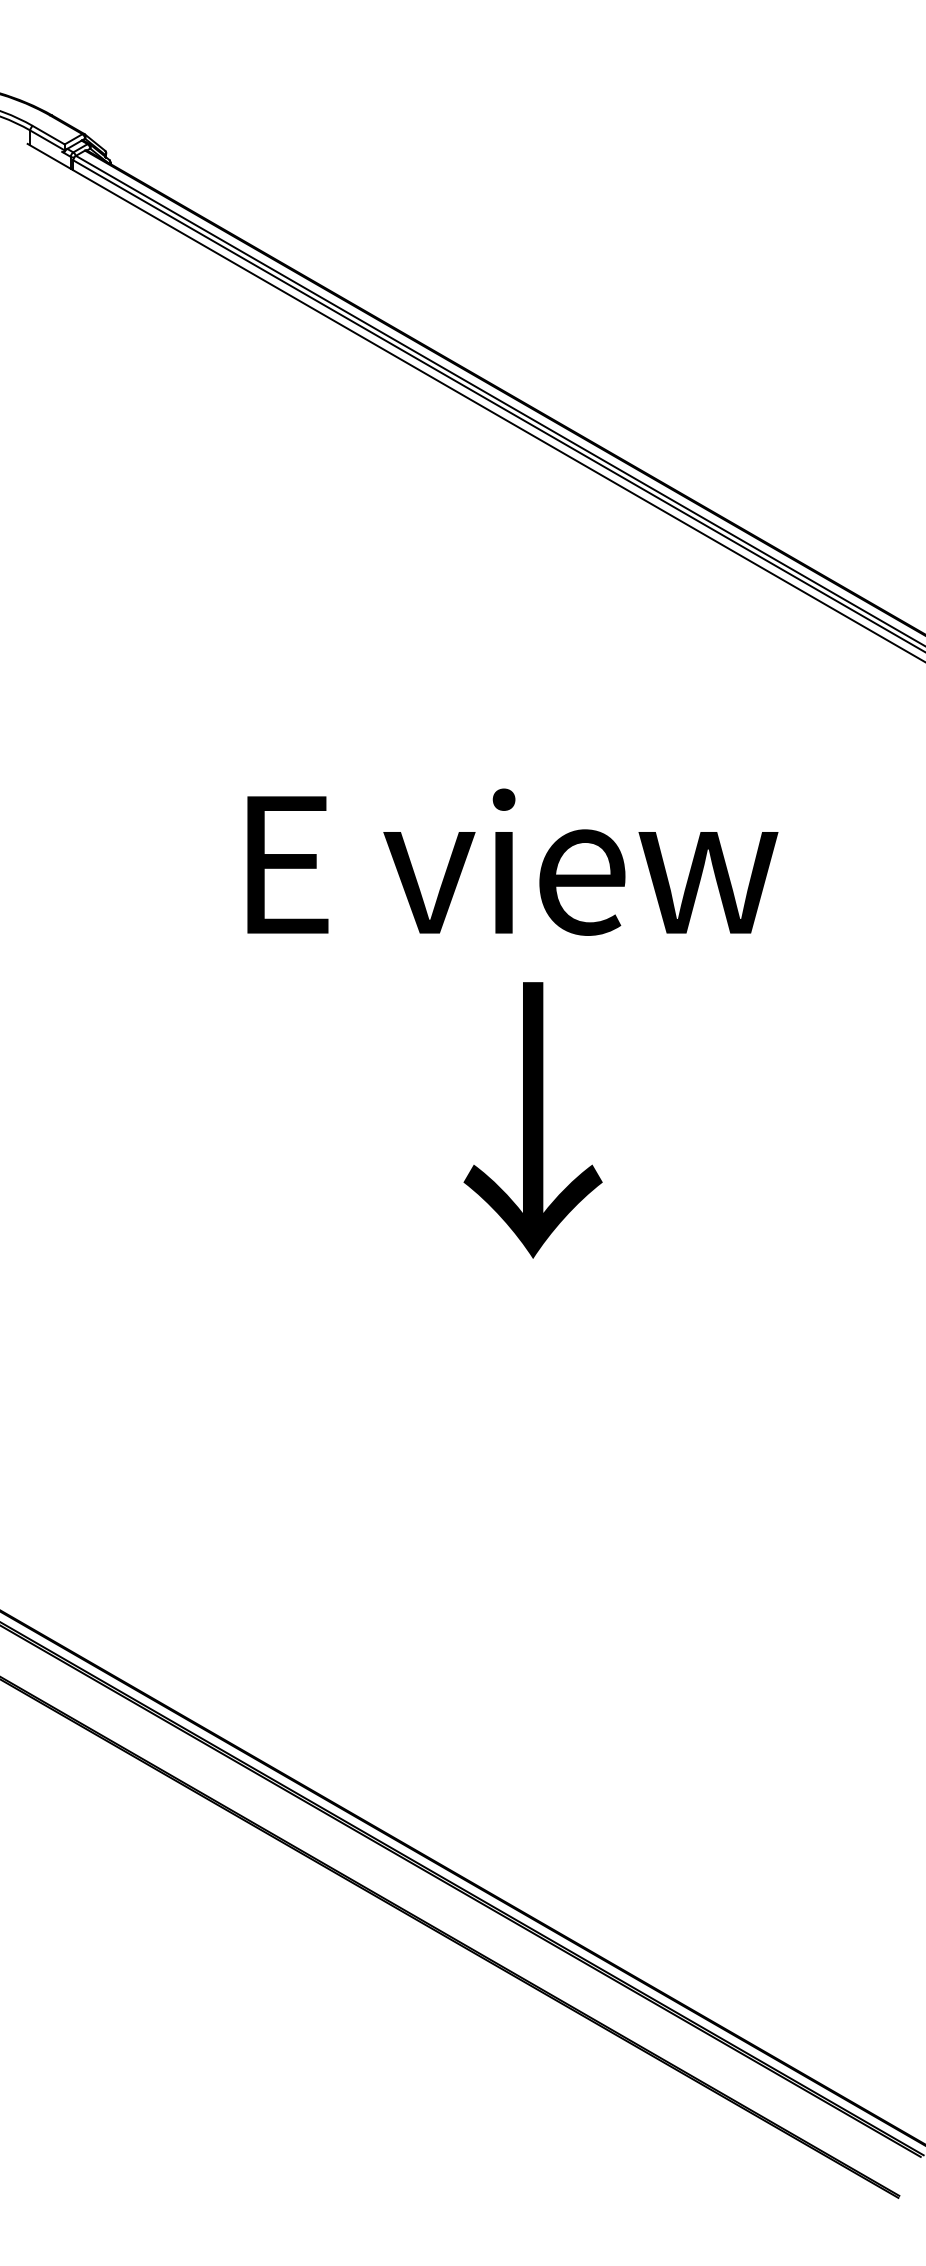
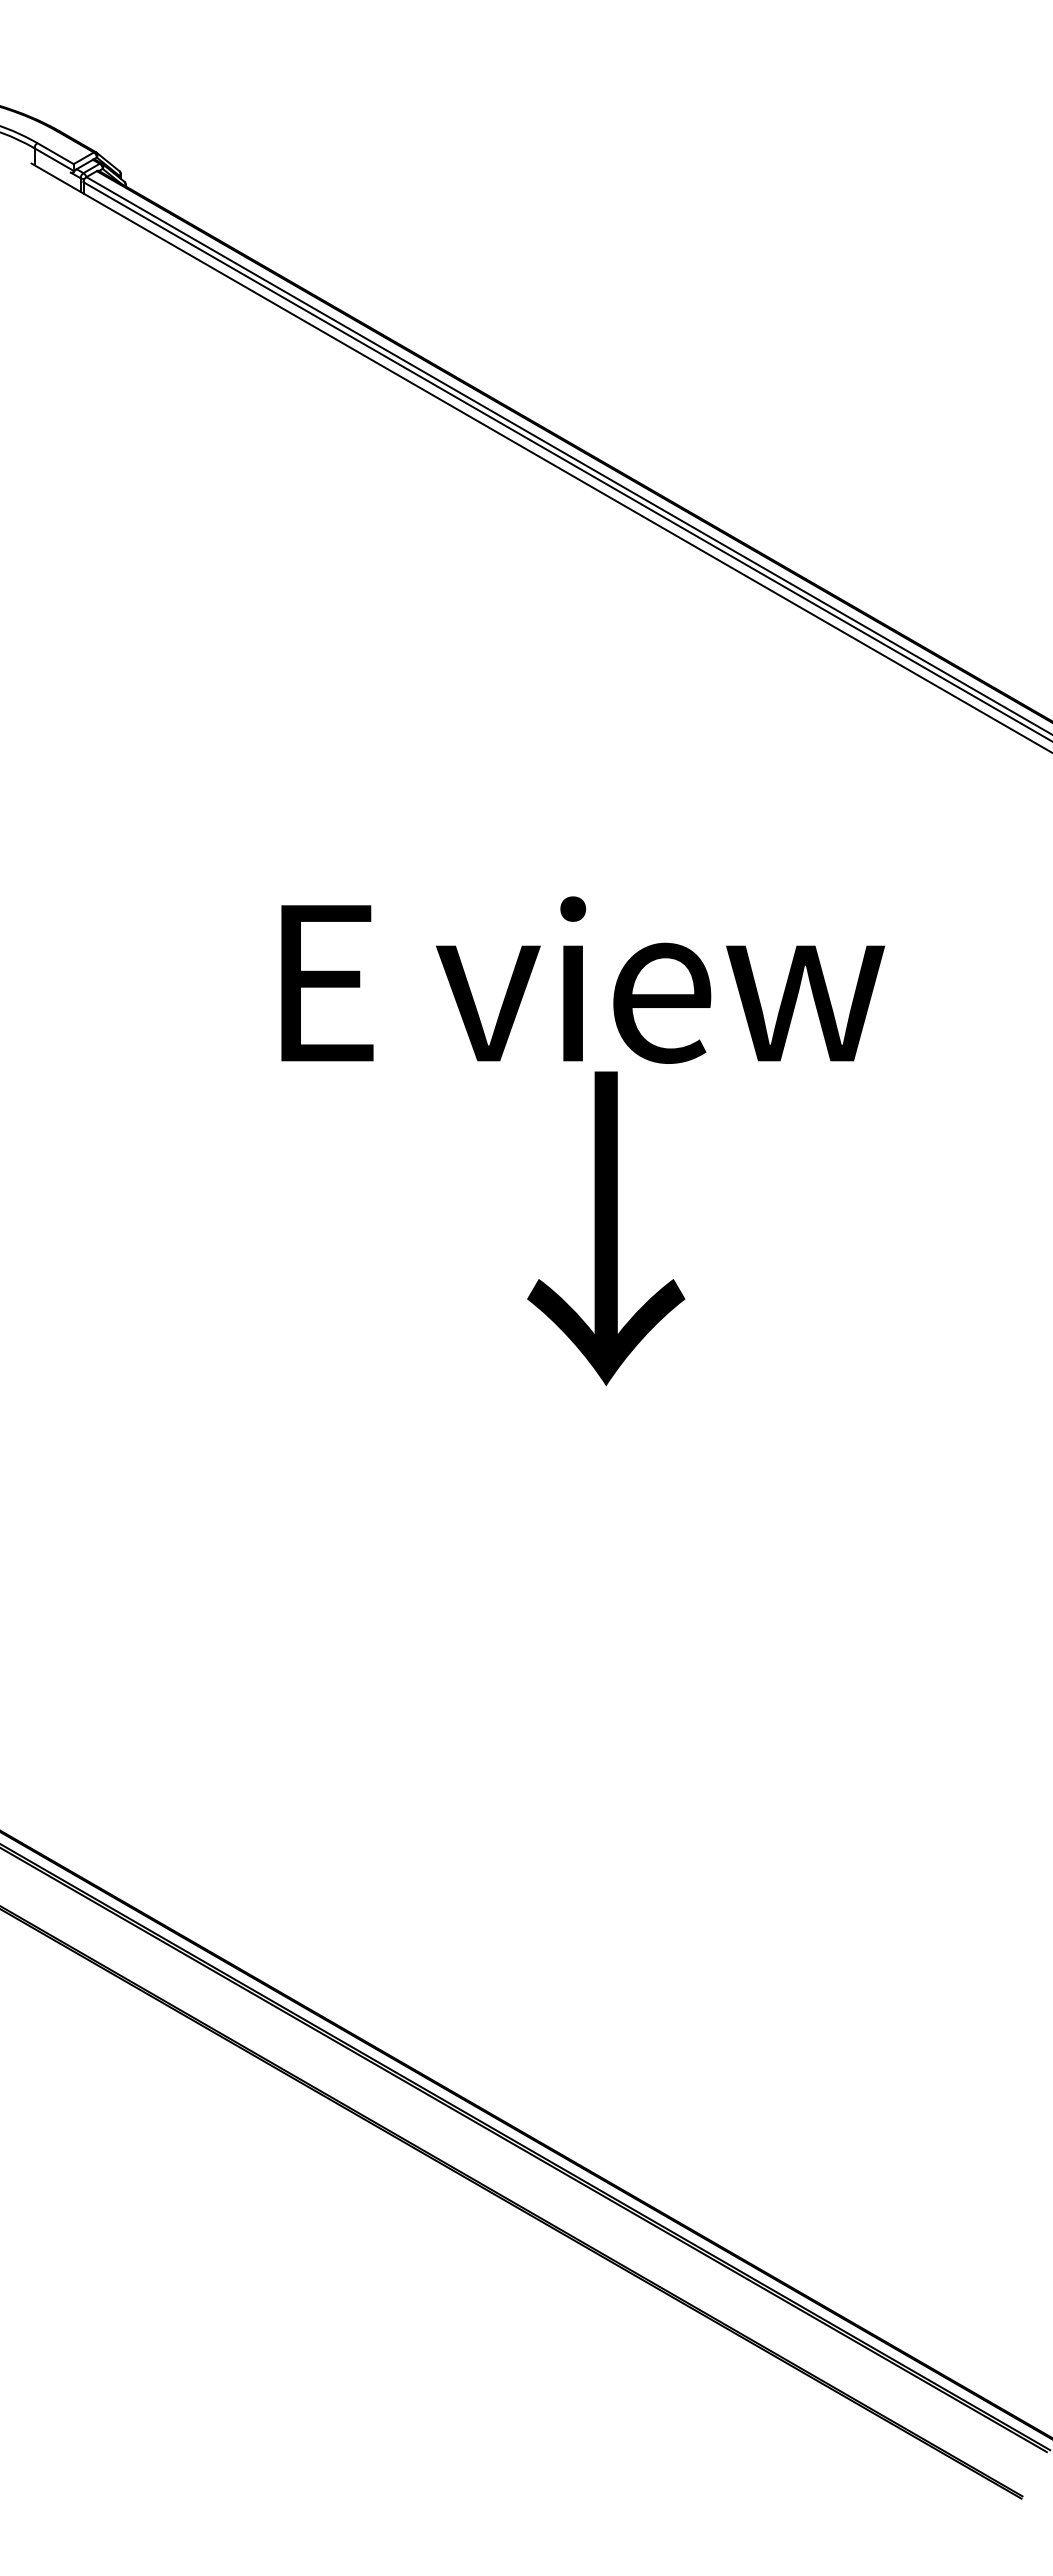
text: (533, 1120) -> (606, 1228), moved

